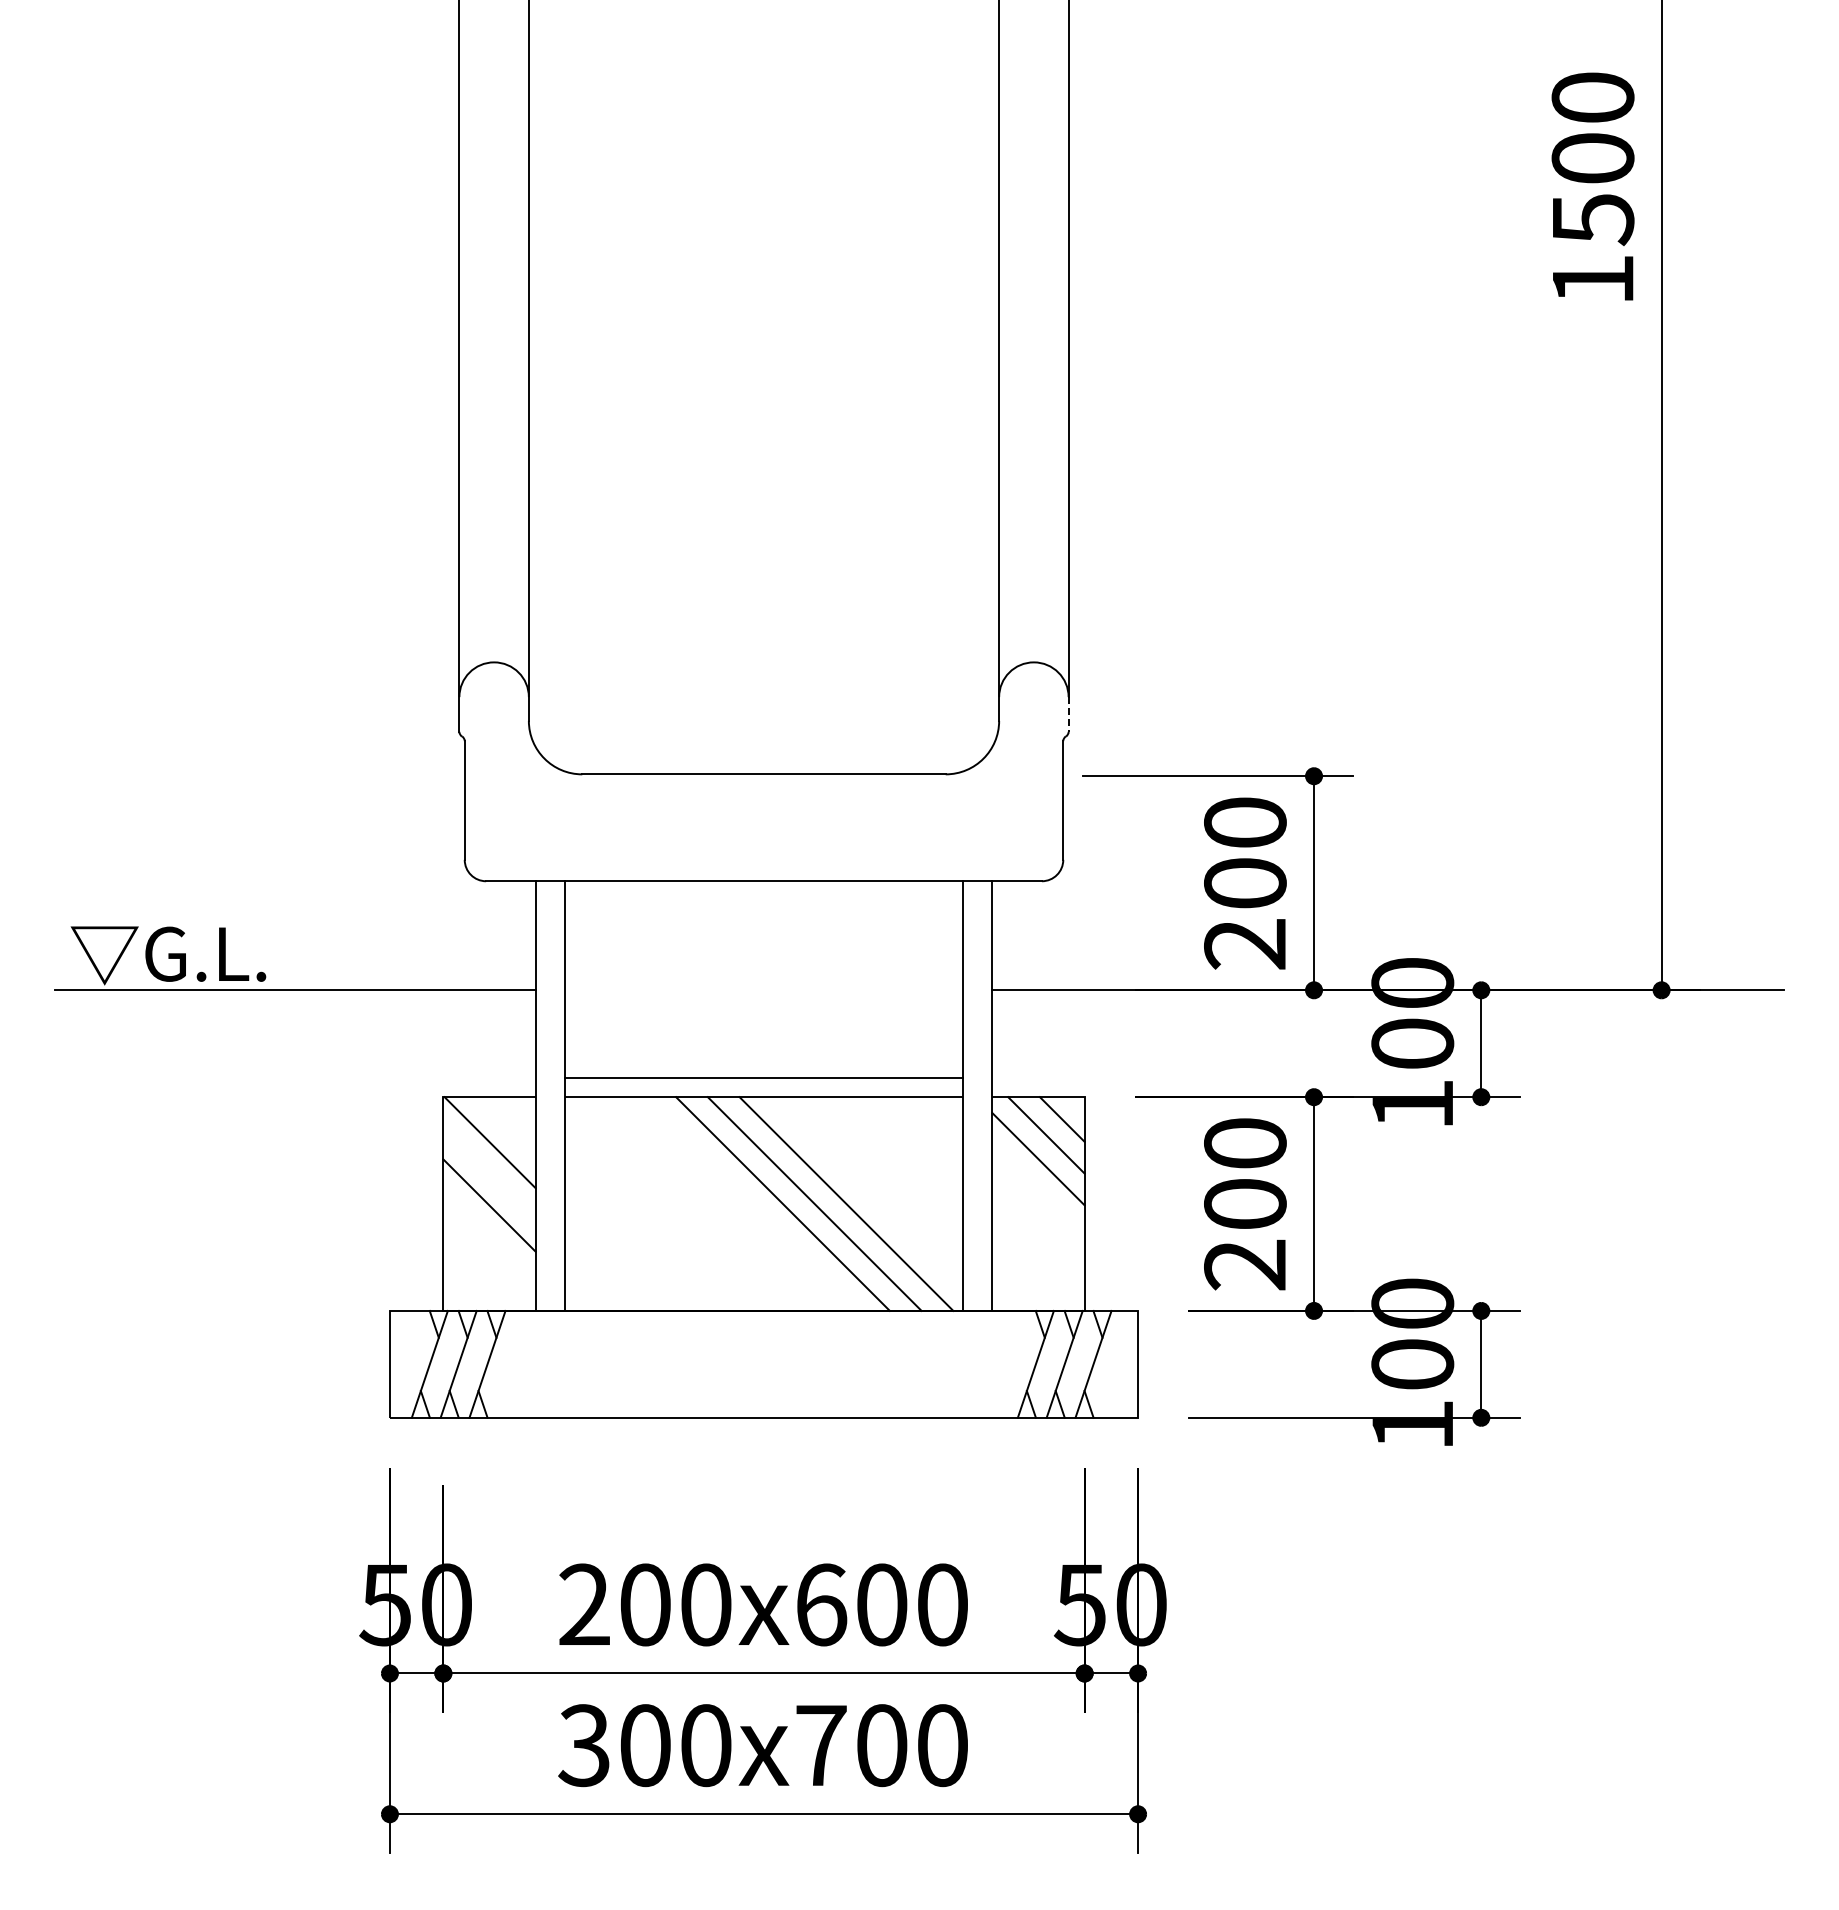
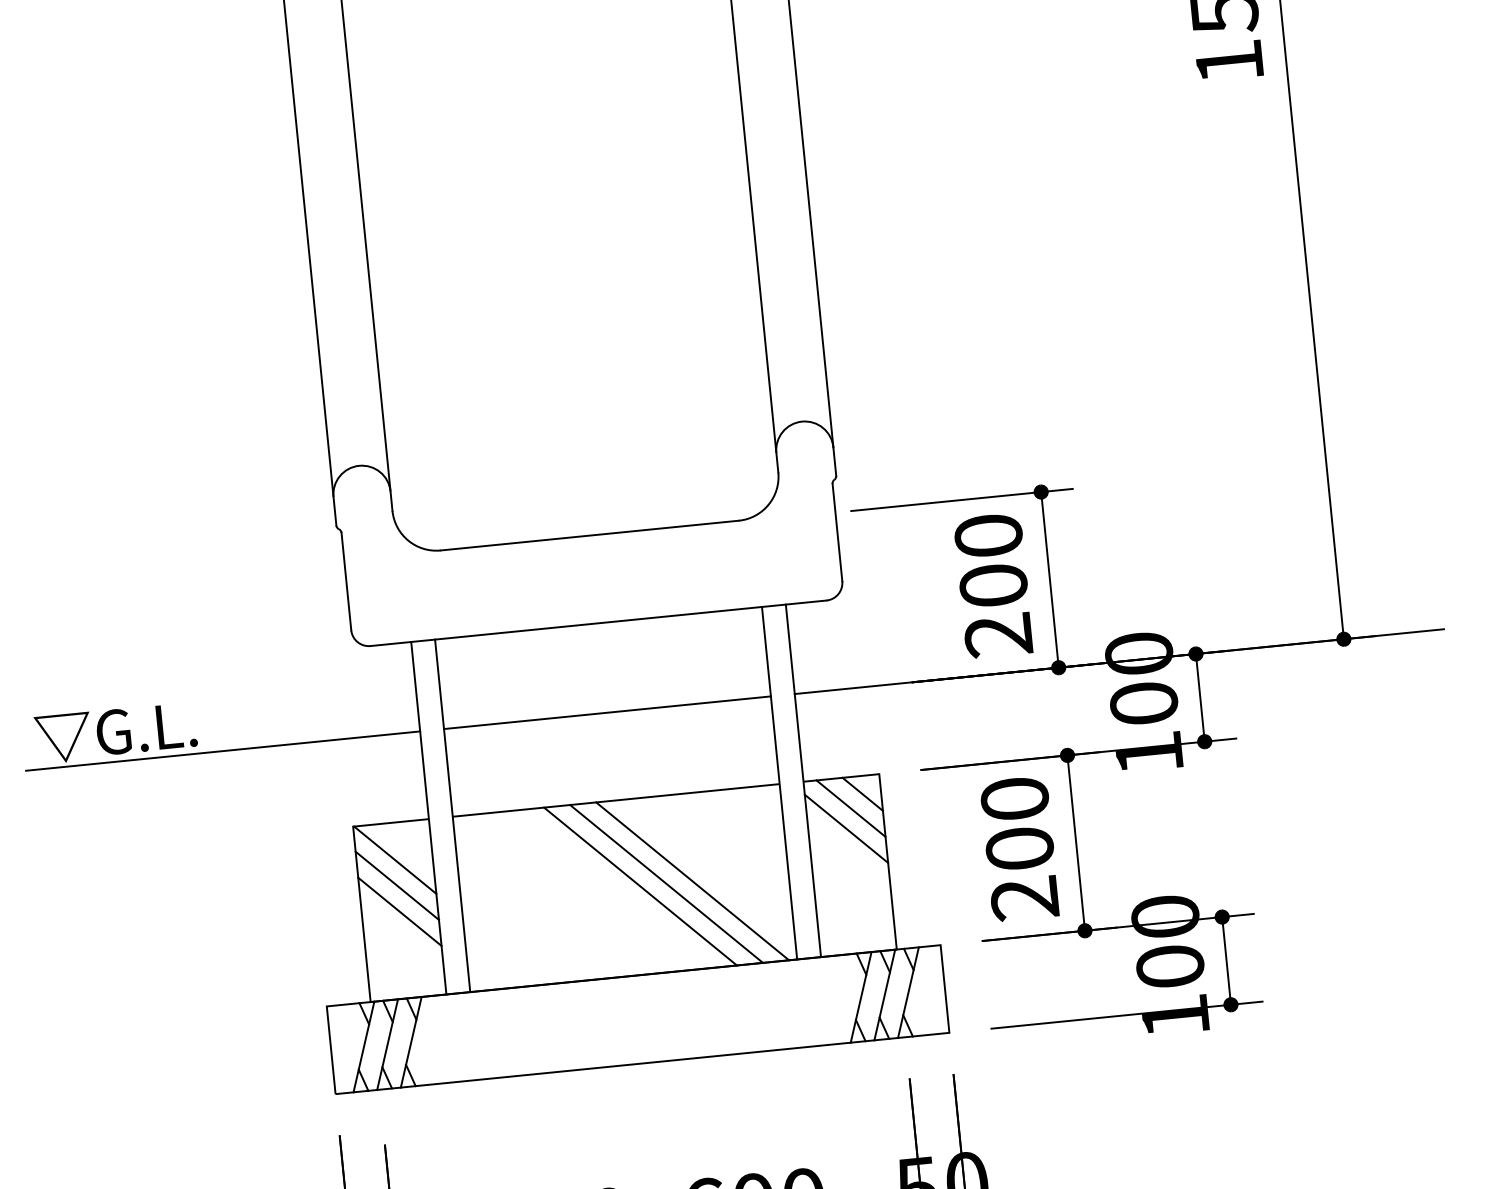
line: (1068, 714) -> (834, 461), dashed -> solid
line: (763, 1078) -> (607, 712), moved
line: (489, 1173) -> (397, 885), added

